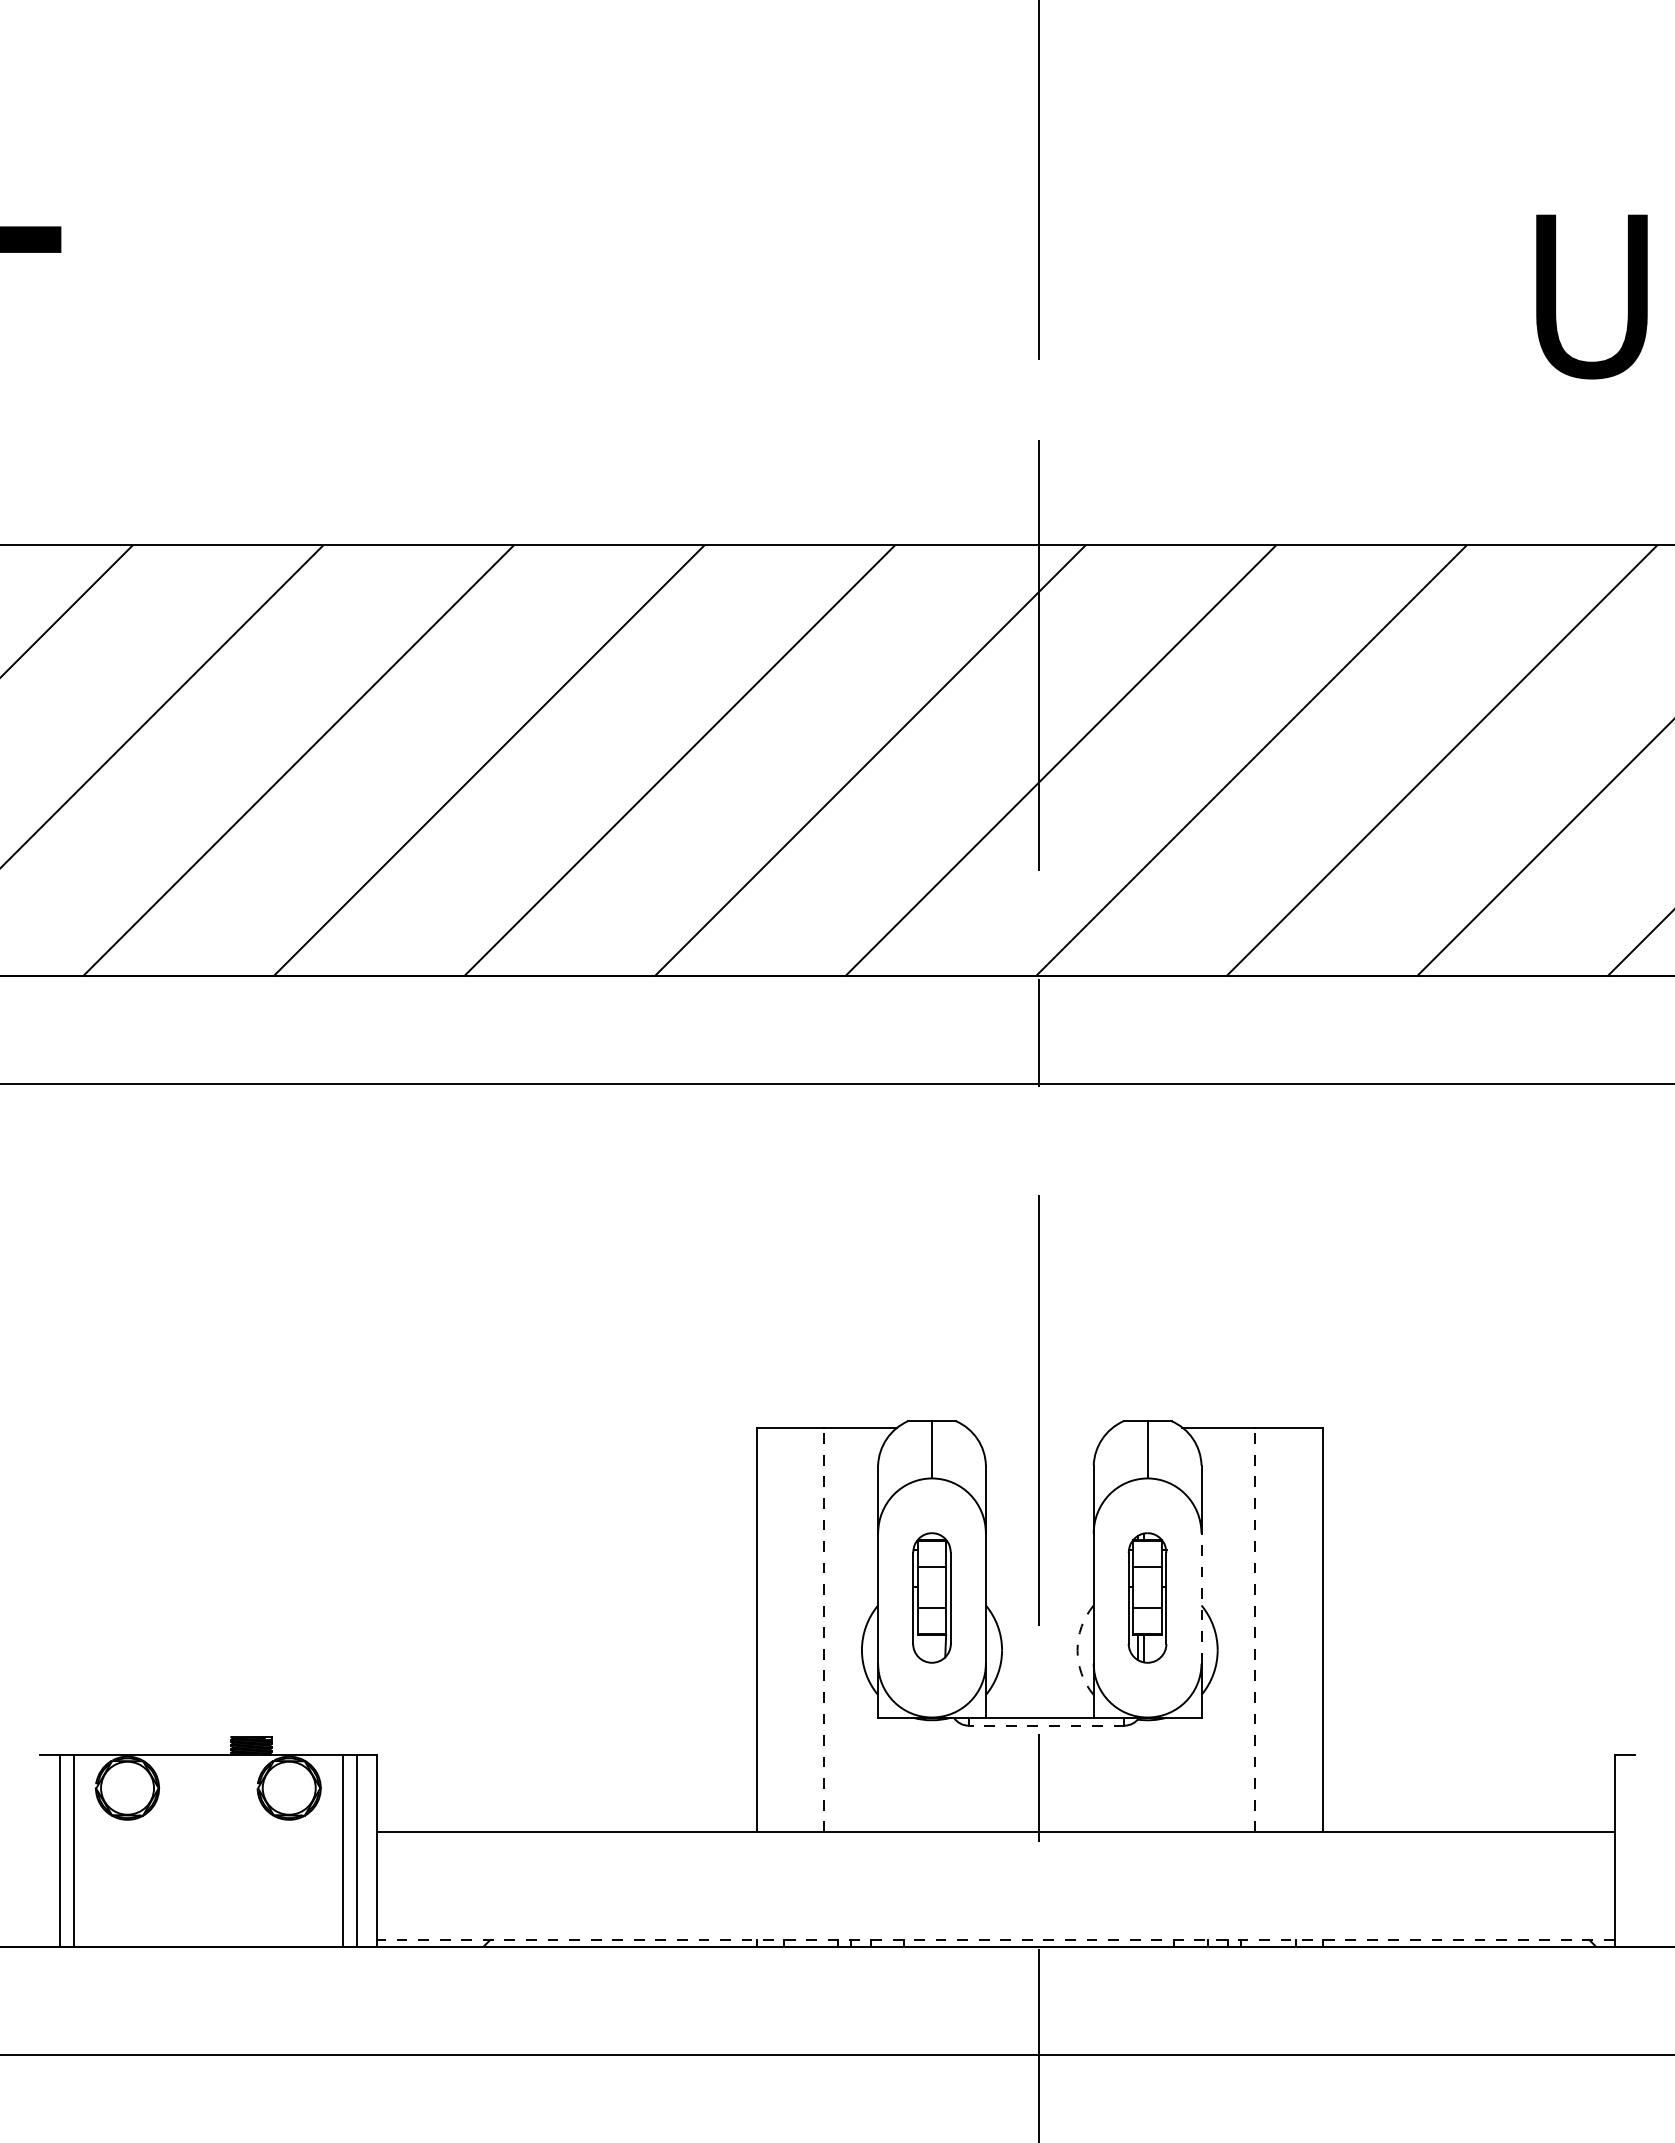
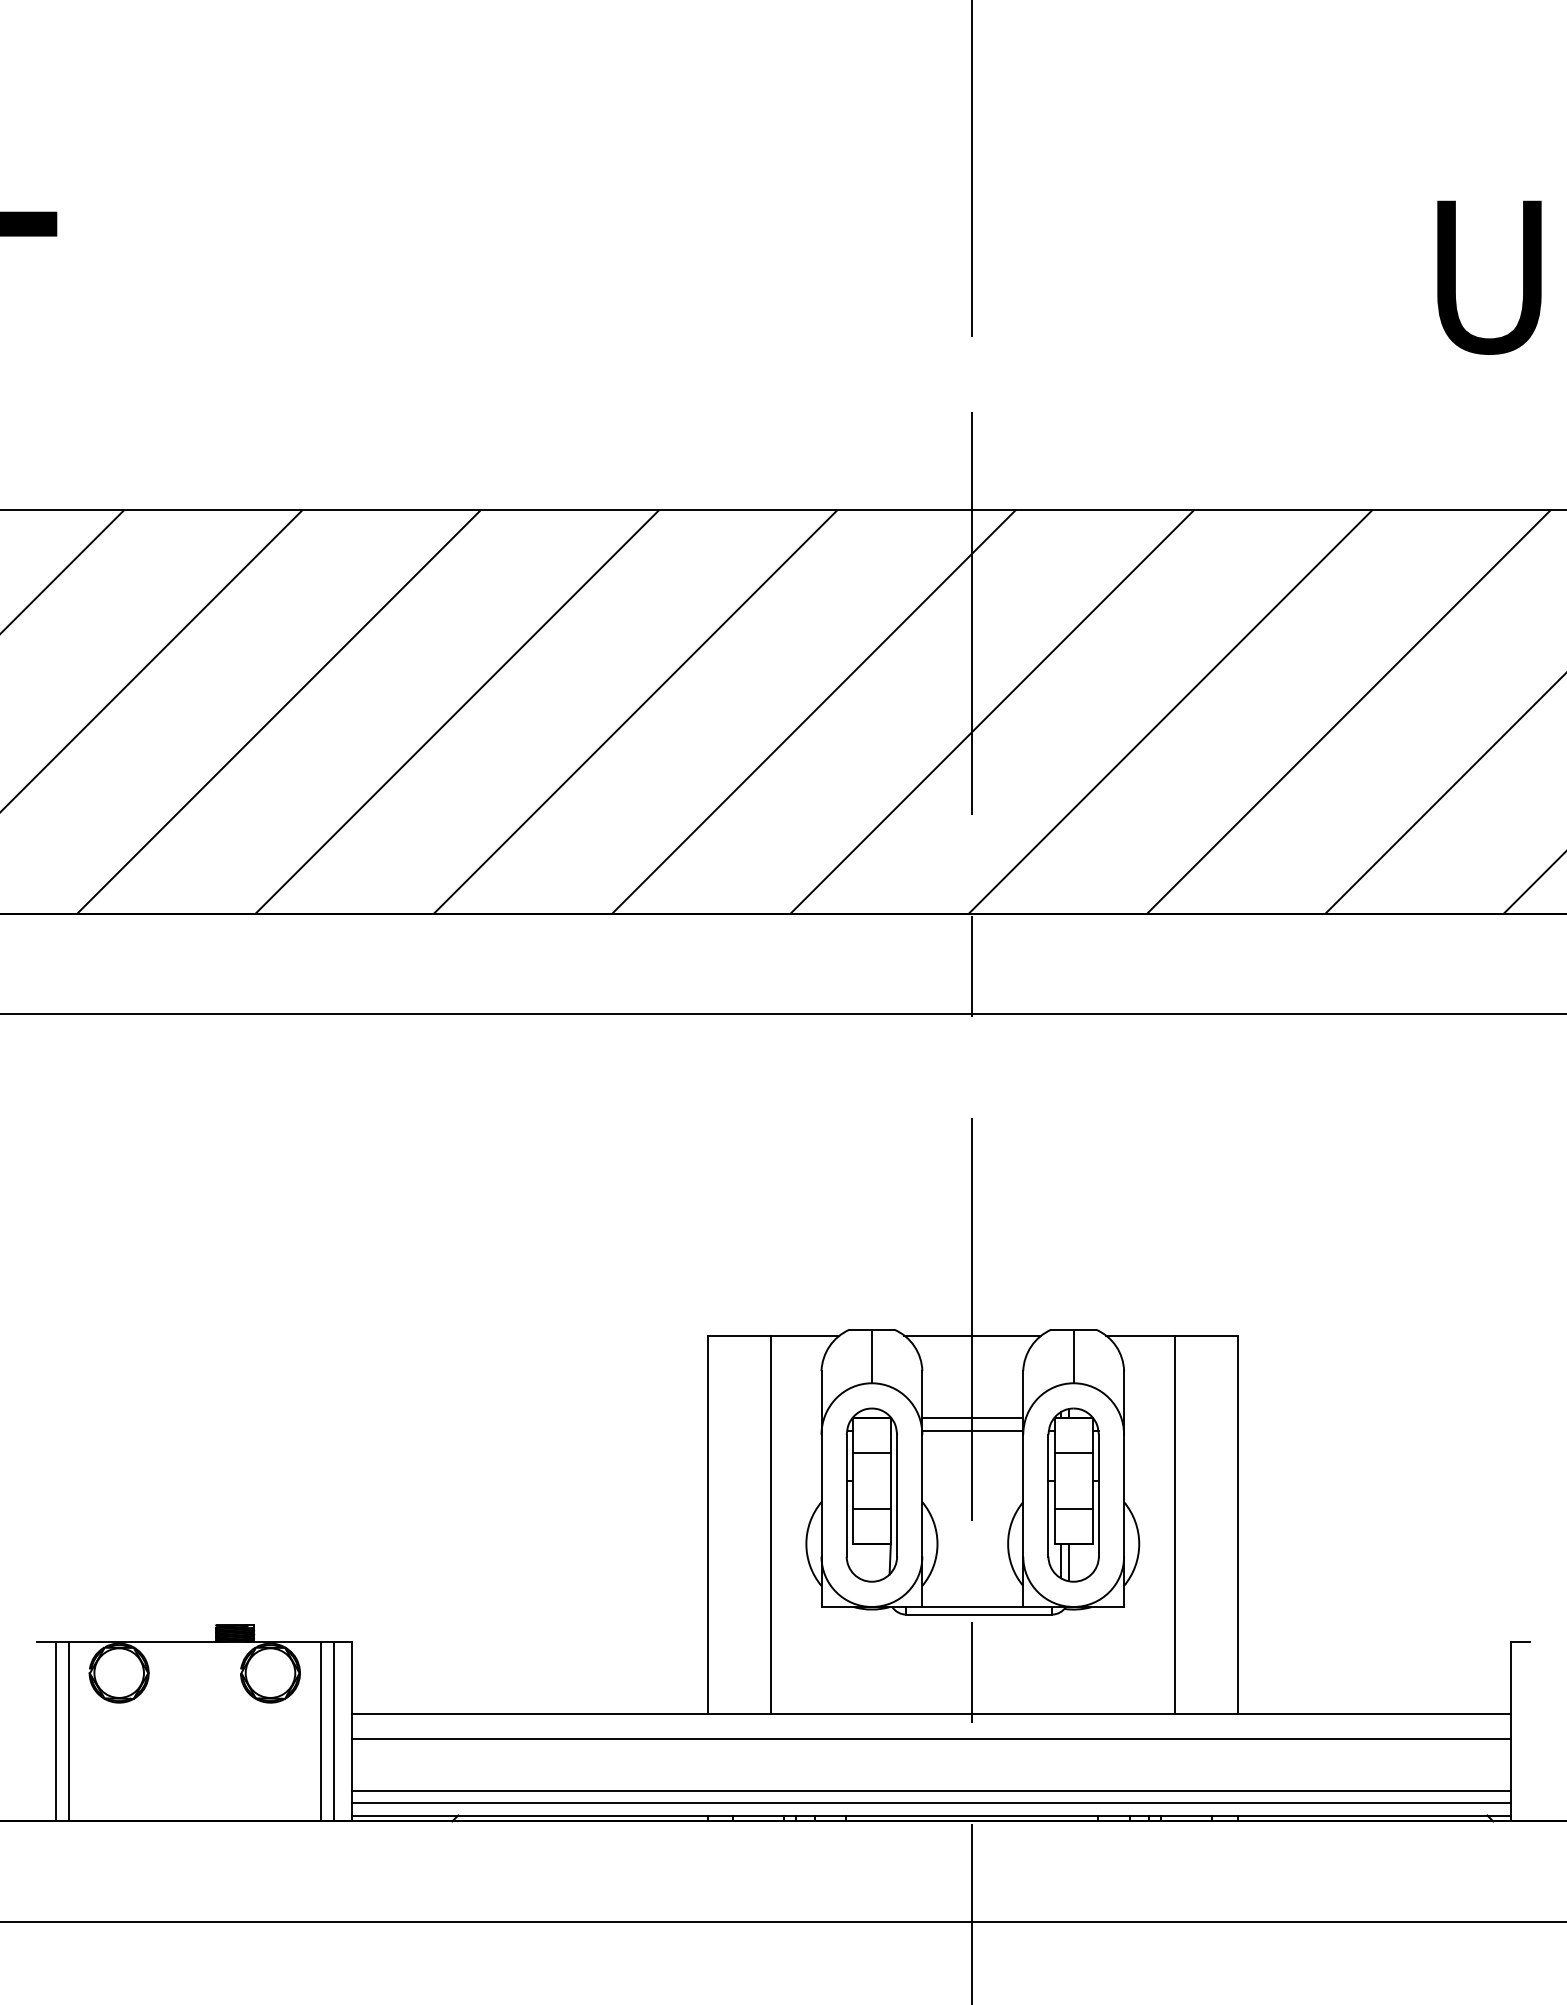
line: (1039, 1427) -> (972, 1335), added
line: (1039, 1515) -> (972, 1417), added
line: (1039, 1528) -> (972, 1430), added
part: (931, 1597) -> (871, 1494), size x1.43
part: (1147, 1597) -> (1073, 1494), size x1.43
line: (1201, 1598) -> (1124, 1495), dashed -> solid
line: (824, 1629) -> (771, 1524), dashed -> solid
line: (1255, 1629) -> (1174, 1524), dashed -> solid
arc: (1077, 1650) -> (1008, 1544), dashed -> solid
line: (1046, 1725) -> (979, 1614), dashed -> solid
line: (995, 1858) -> (931, 1738), added
line: (995, 1914) -> (931, 1791), added
line: (995, 1927) -> (931, 1803), added
line: (995, 1940) -> (931, 1815), dashed -> solid

